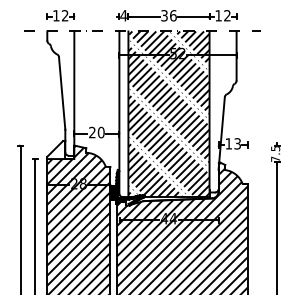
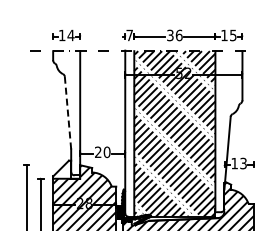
text: (64, 15) -> (70, 35), 12 -> 14
text: (123, 15) -> (129, 35), 4 -> 7
text: (227, 15) -> (233, 35), 12 -> 15
line: (62, 92) -> (68, 112), solid -> dashed

